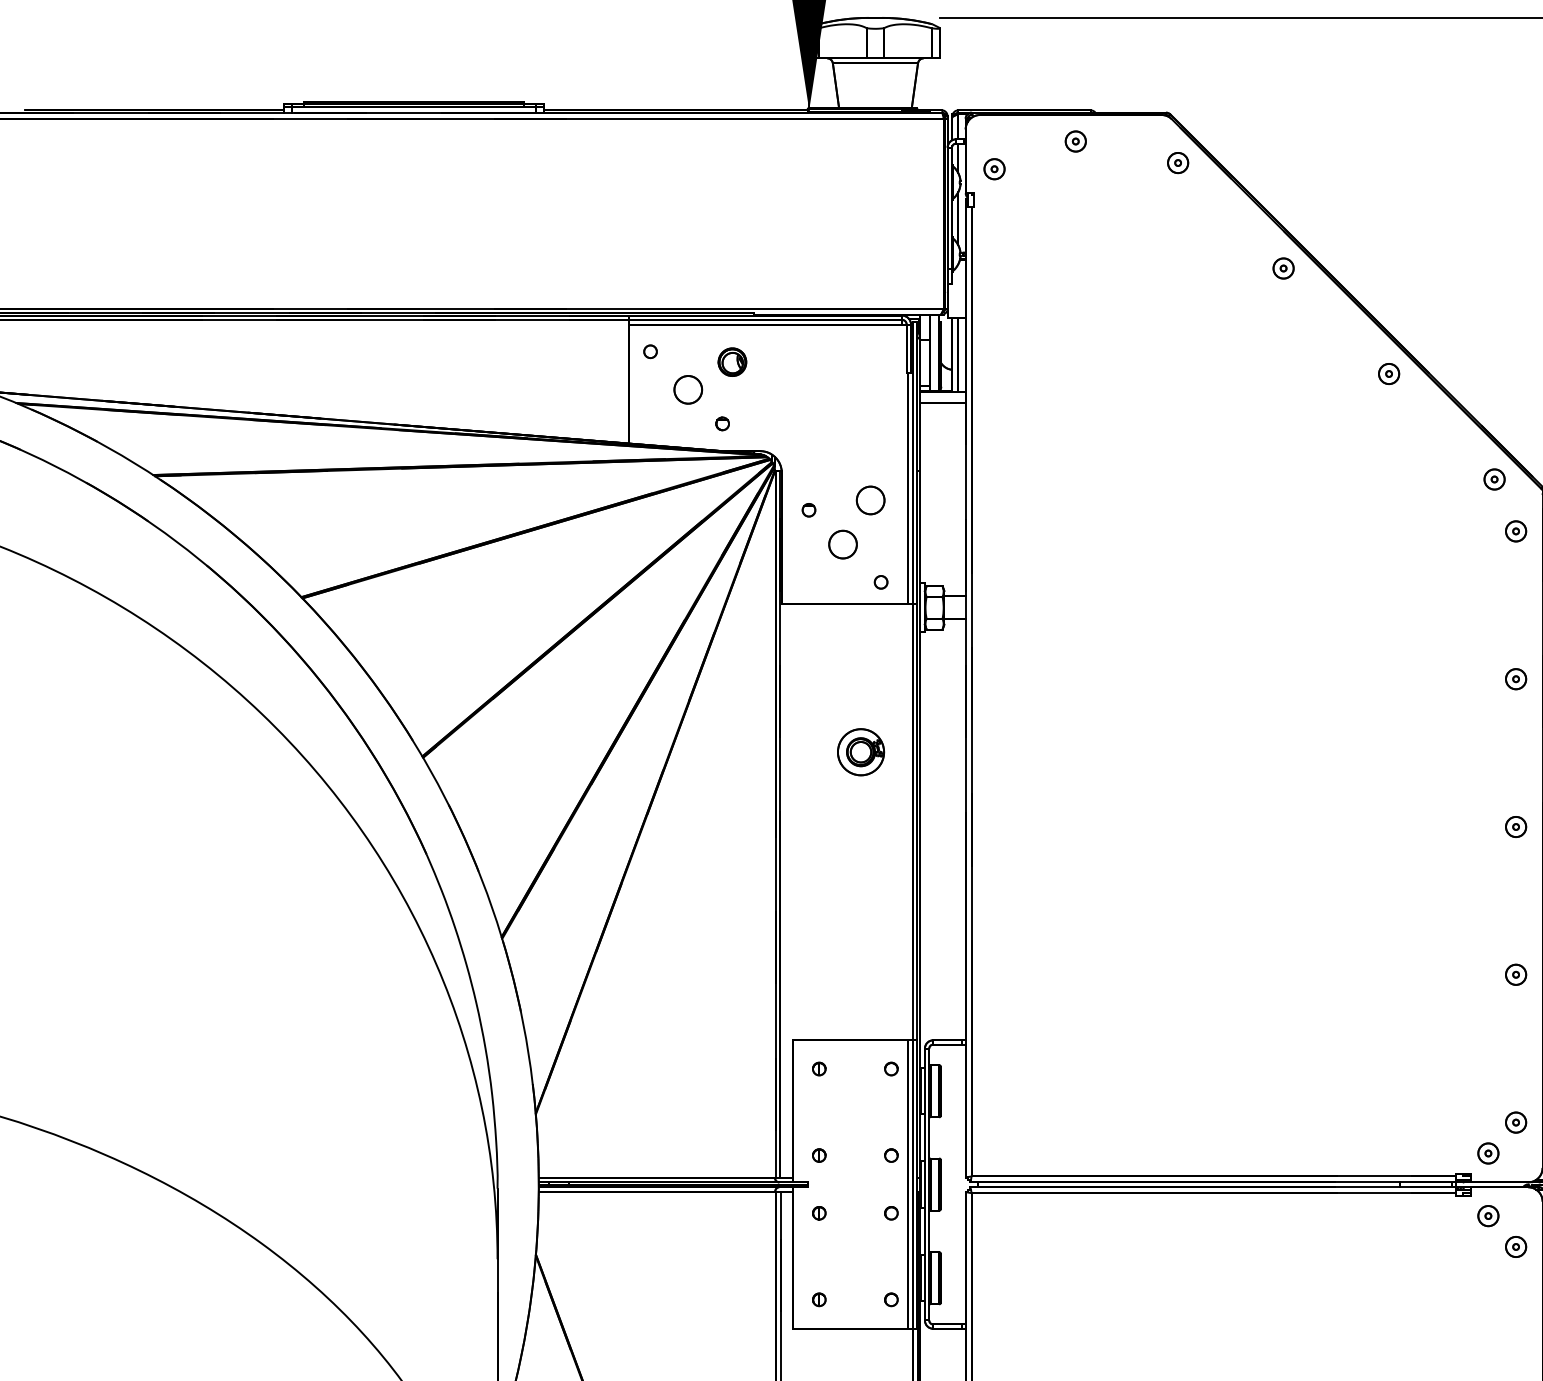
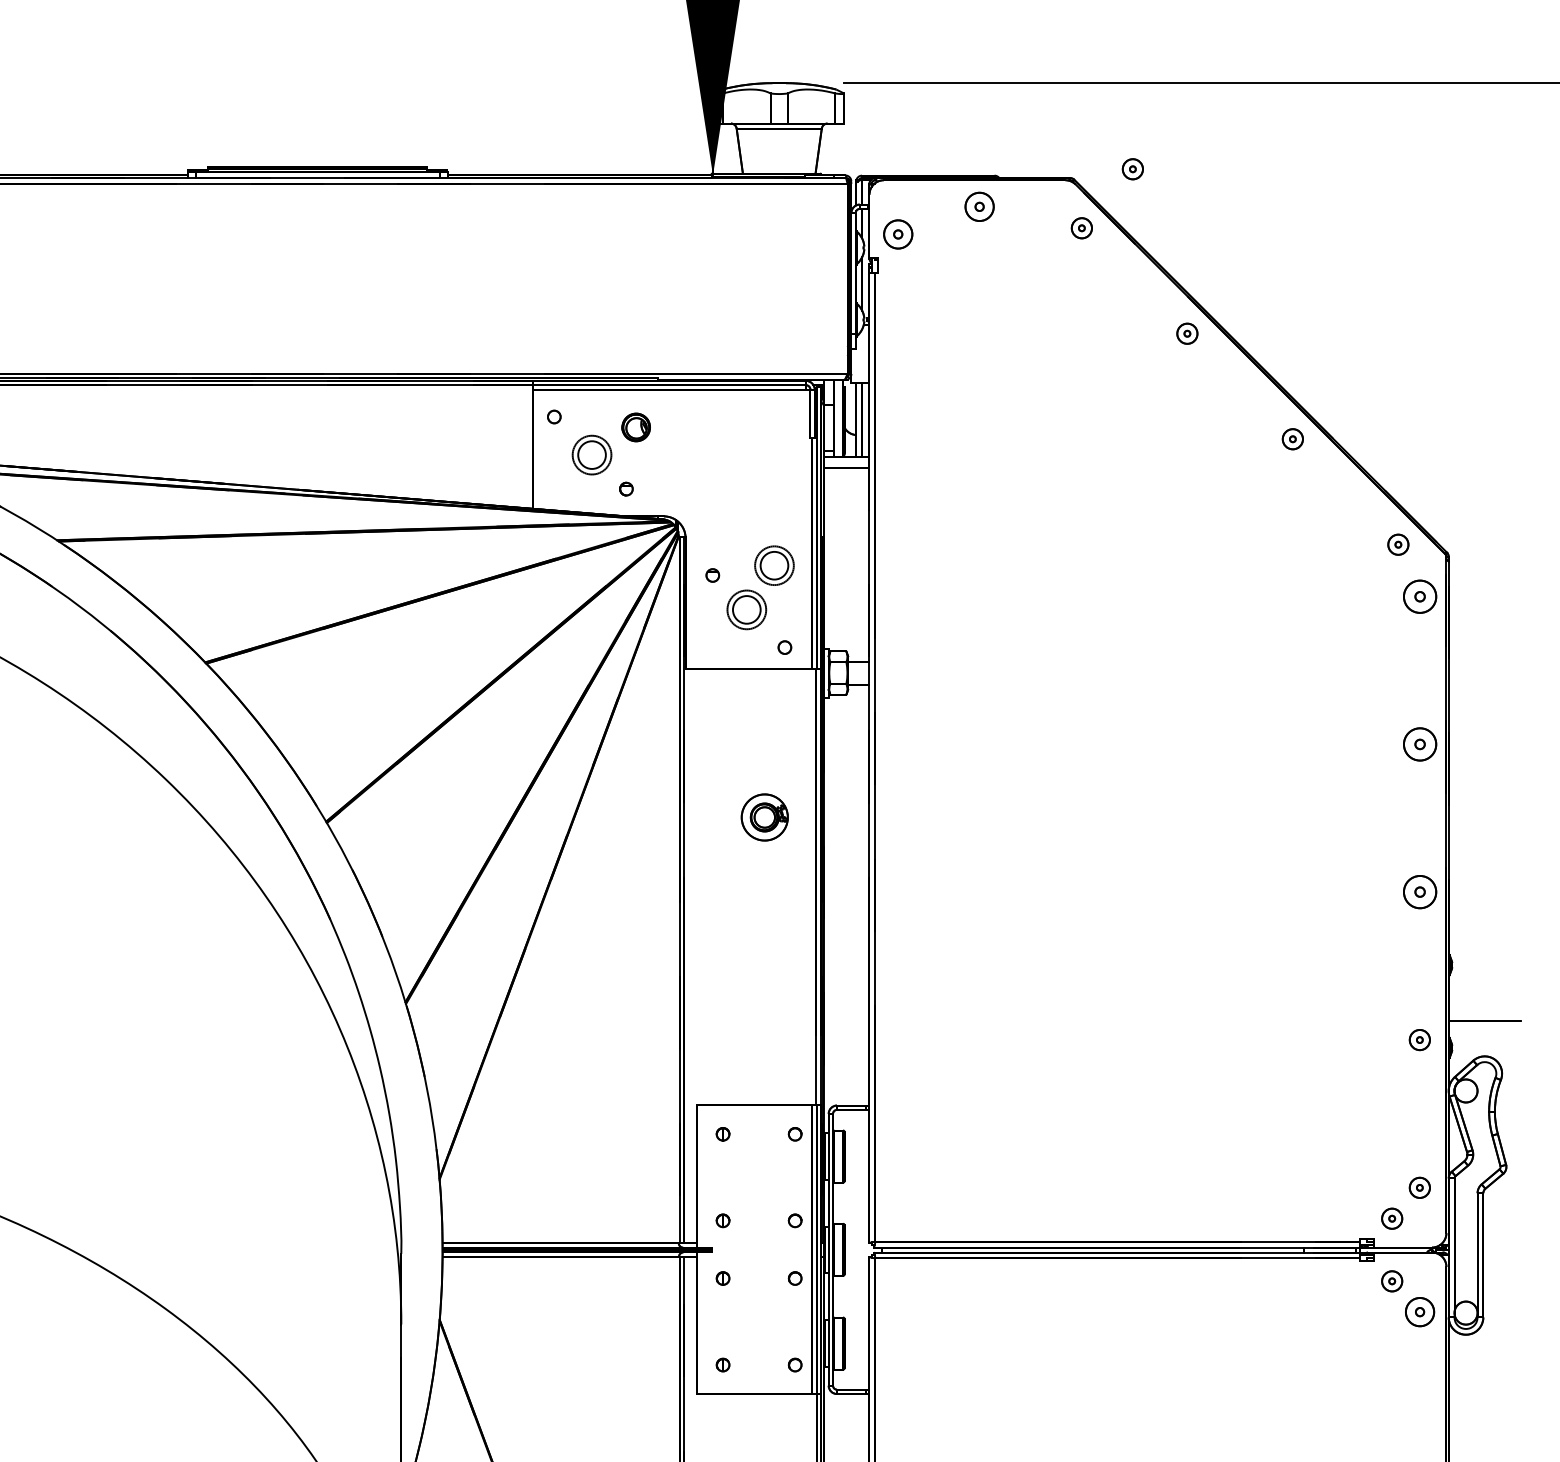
part: (1228, 104) -> (1132, 169), added
part: (1075, 141) -> (979, 206), size x1.4
part: (994, 169) -> (898, 234), size x1.4
circle: (687, 389) -> (591, 454), size x1.4
circle: (870, 500) -> (774, 565), size x1.4
part: (1515, 531) -> (1419, 596), size x1.6
circle: (842, 544) -> (746, 609), size x1.4
part: (1515, 679) -> (1419, 744), size x1.6
part: (1515, 827) -> (1419, 892), size x1.6
part: (1515, 1247) -> (1419, 1312), size x1.4

